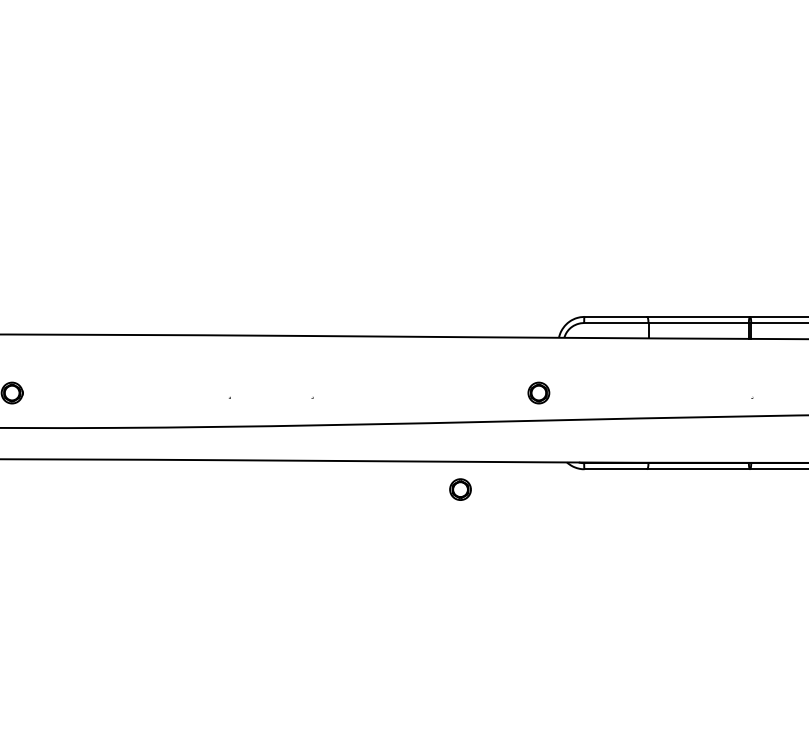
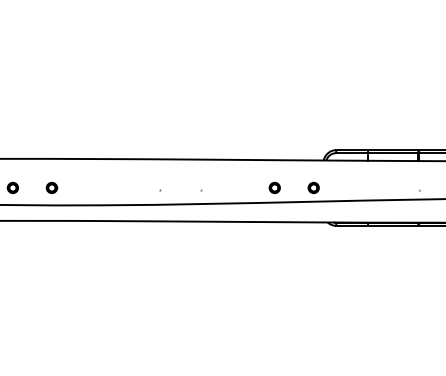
part: (459, 488) -> (274, 187), moved

